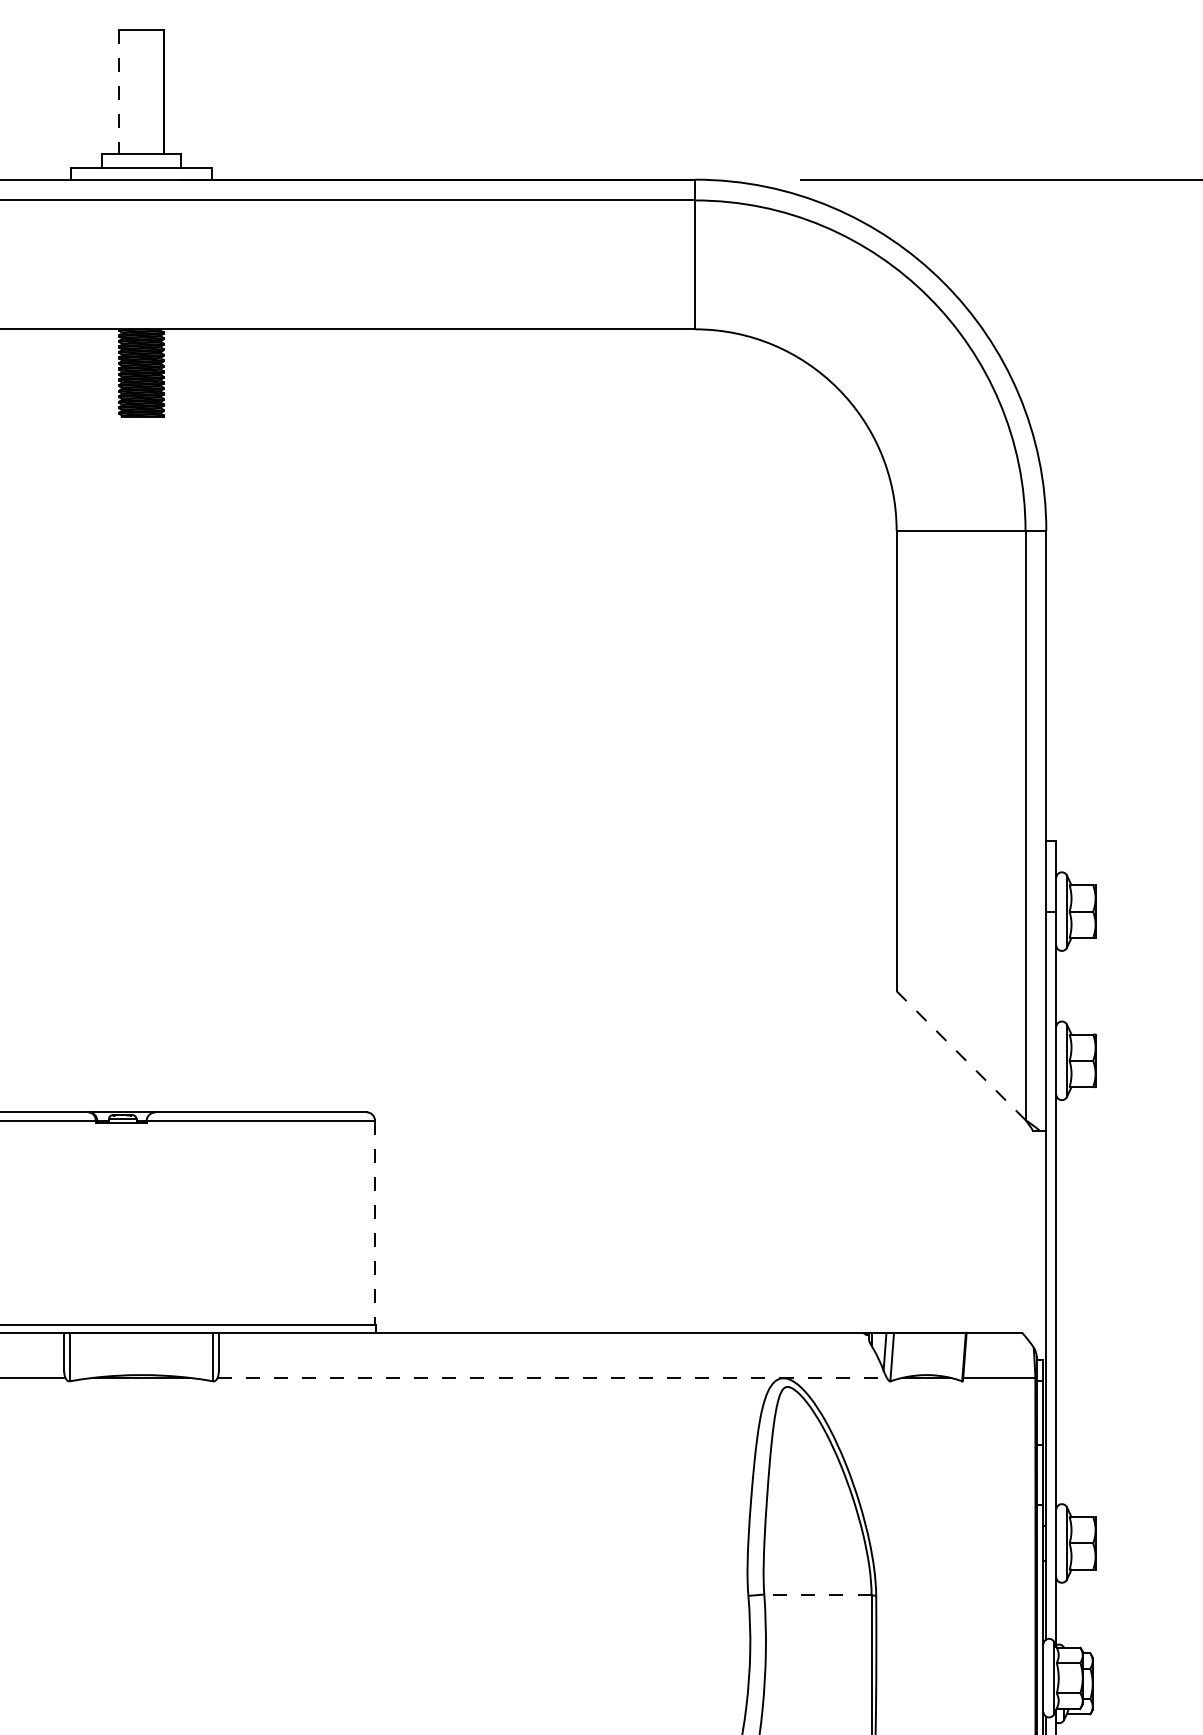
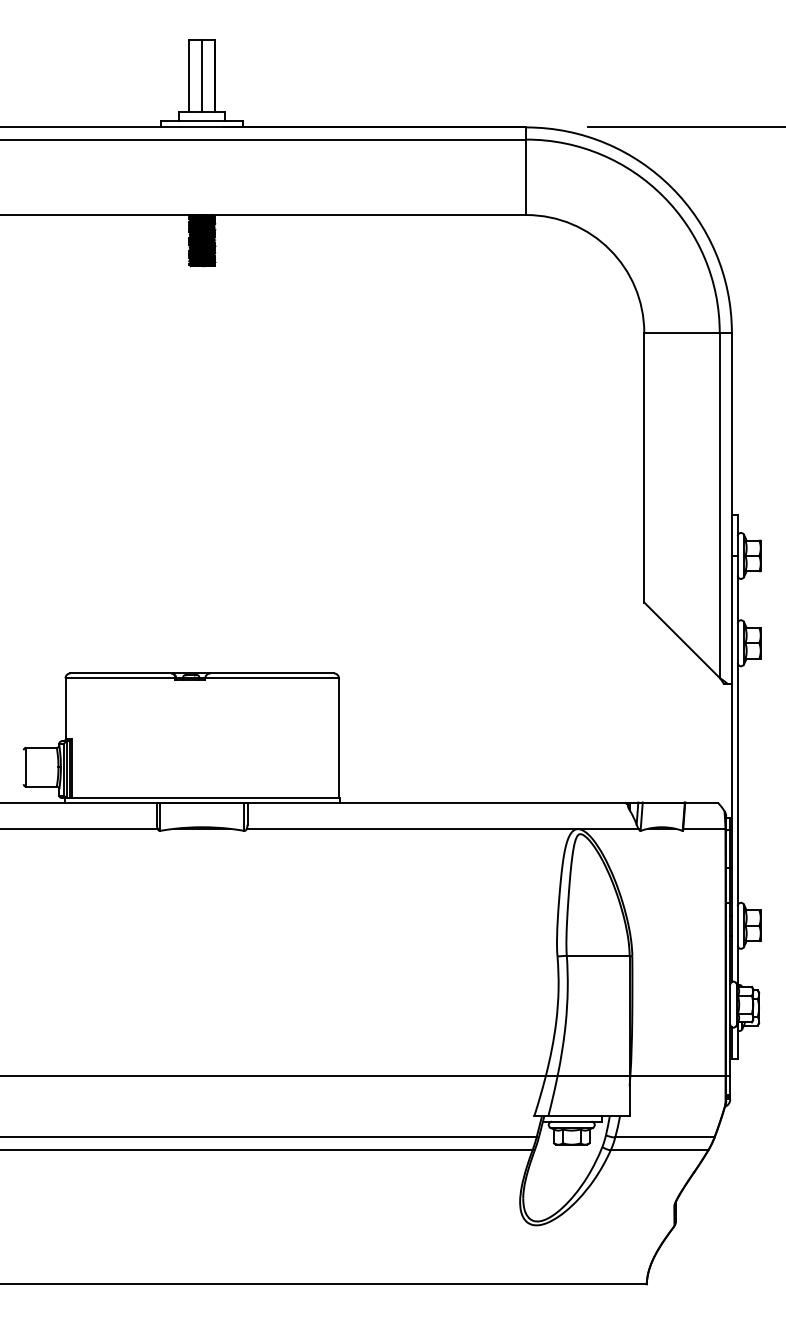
line: (141, 90) -> (202, 75), added
line: (119, 92) -> (189, 76), dashed -> solid
line: (961, 1056) -> (682, 640), dashed -> solid
line: (374, 1223) -> (338, 738), dashed -> solid
line: (551, 1377) -> (442, 828), dashed -> solid
line: (816, 1594) -> (597, 955), dashed -> solid

